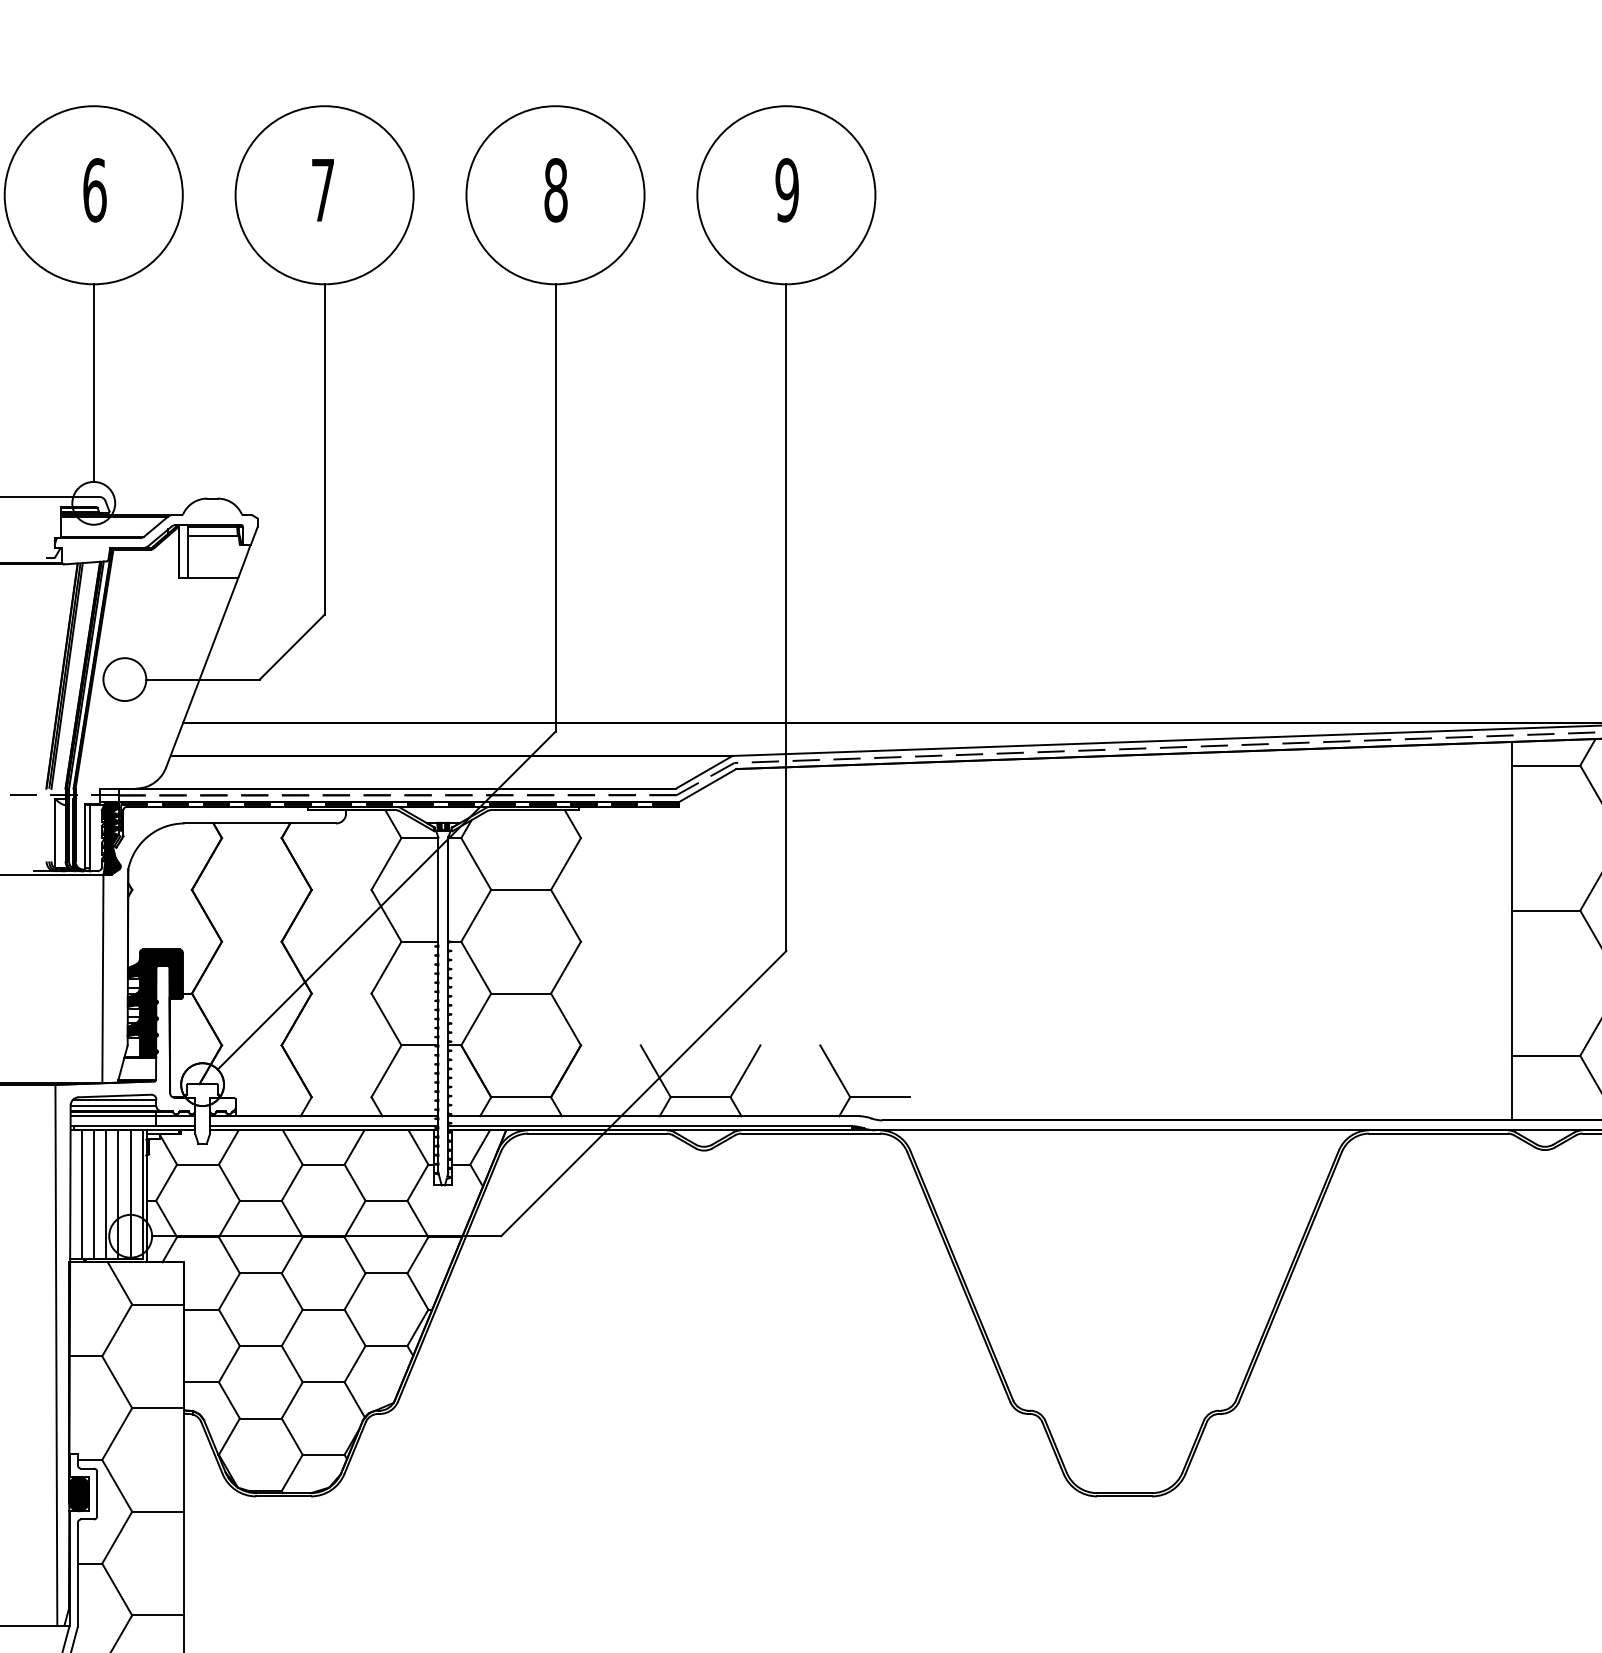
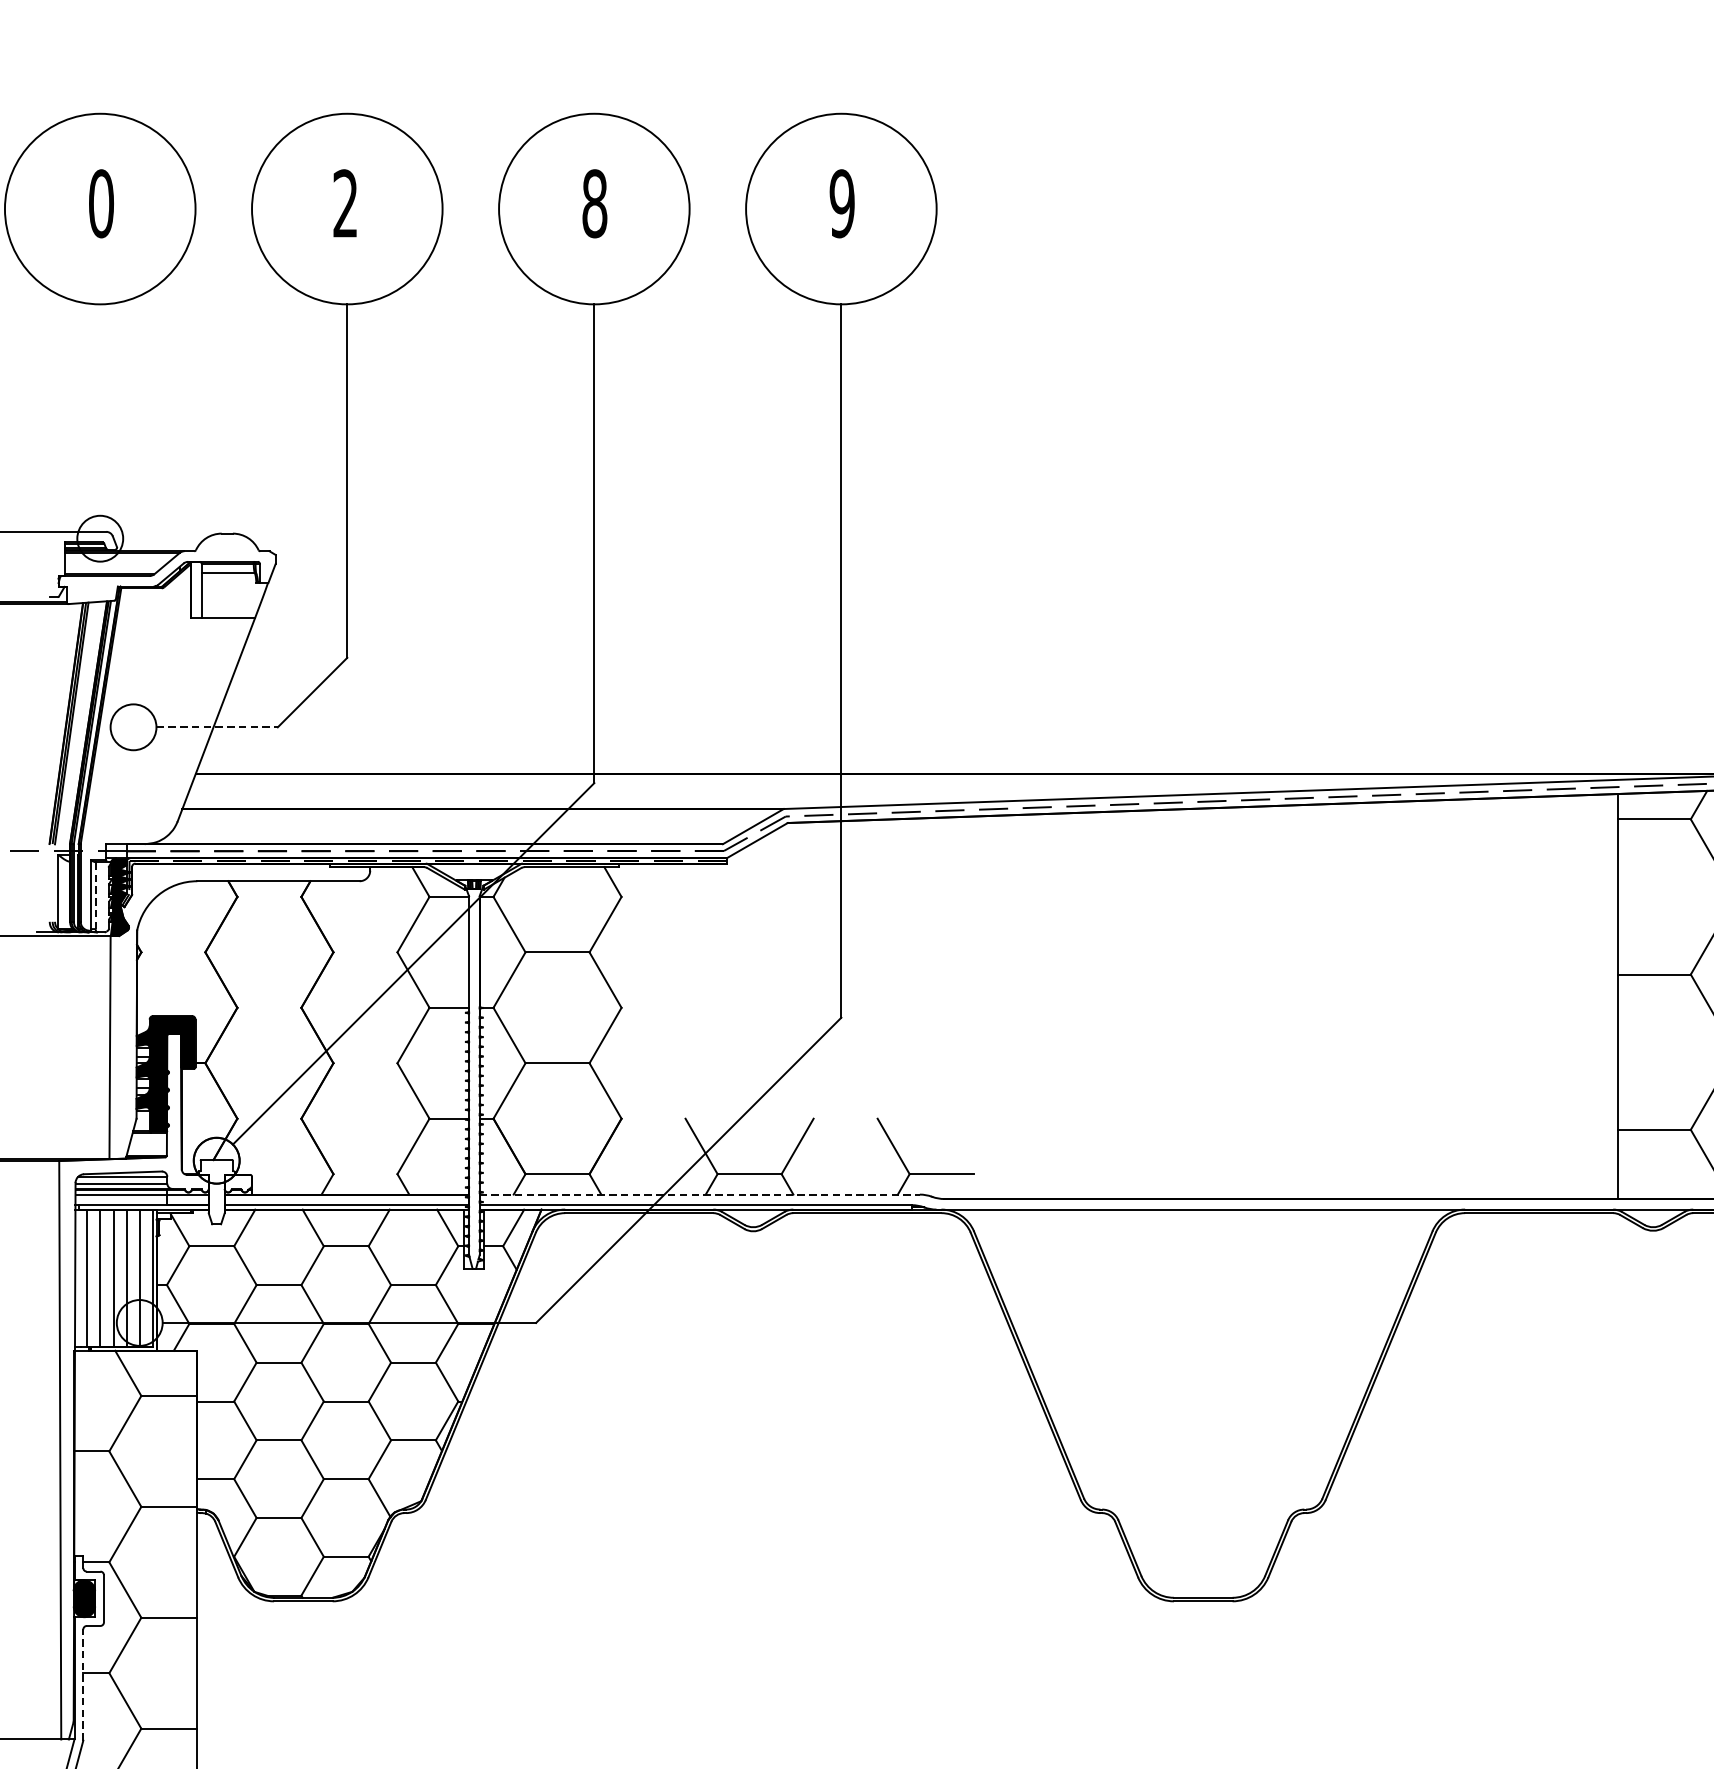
text: (322, 189) -> (345, 202), 7 -> 2
text: (94, 190) -> (101, 203), 6 -> 0
line: (93, 382) -> (99, 409), removed
line: (203, 679) -> (217, 727), solid -> dashed
line: (89, 836) -> (95, 895), solid -> dashed
line: (654, 1116) -> (700, 1194), solid -> dashed
line: (77, 1574) -> (82, 1684), solid -> dashed

